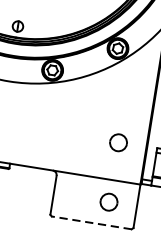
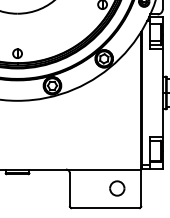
part: (118, 142) -> (117, 137), removed
line: (91, 223) -> (105, 208), dashed -> solid

